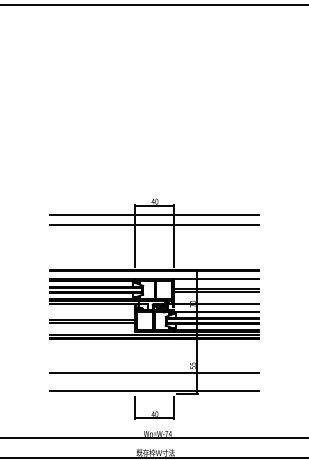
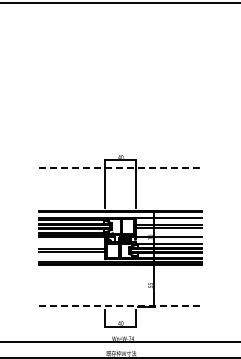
line: (154, 215) -> (120, 168), solid -> dashed
line: (154, 224) -> (120, 175), removed
line: (154, 373) -> (120, 291), removed
line: (154, 391) -> (120, 305), solid -> dashed

